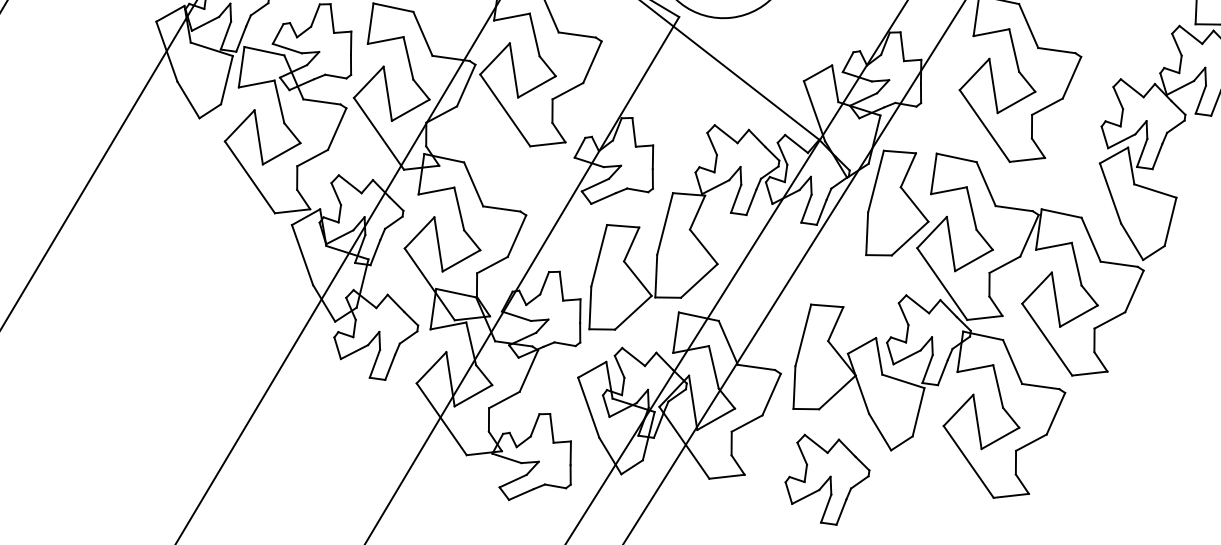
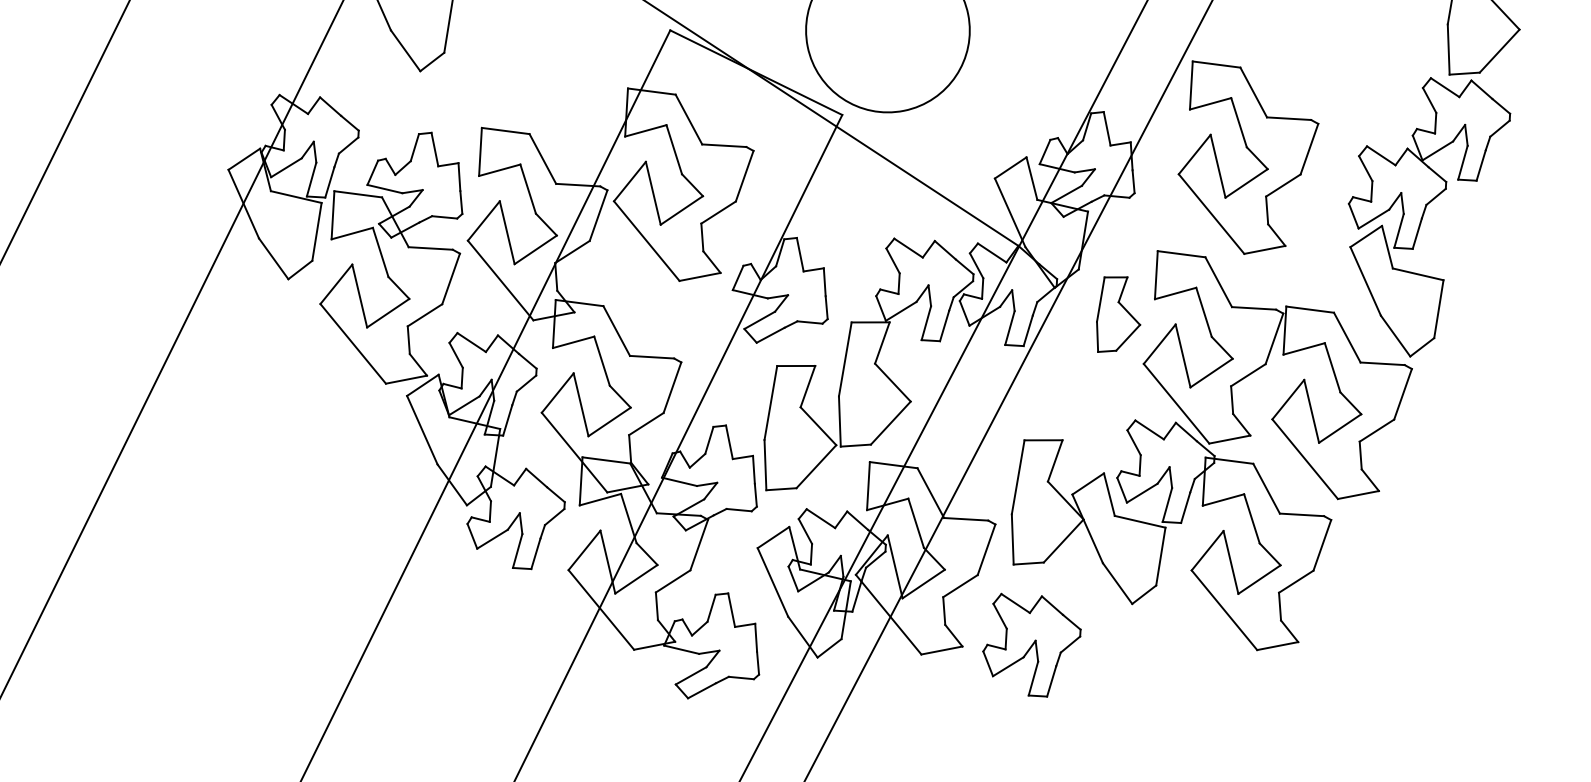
part: (899, 204) -> (1118, 314), size x0.6
part: (826, 479) -> (1031, 644), moved

